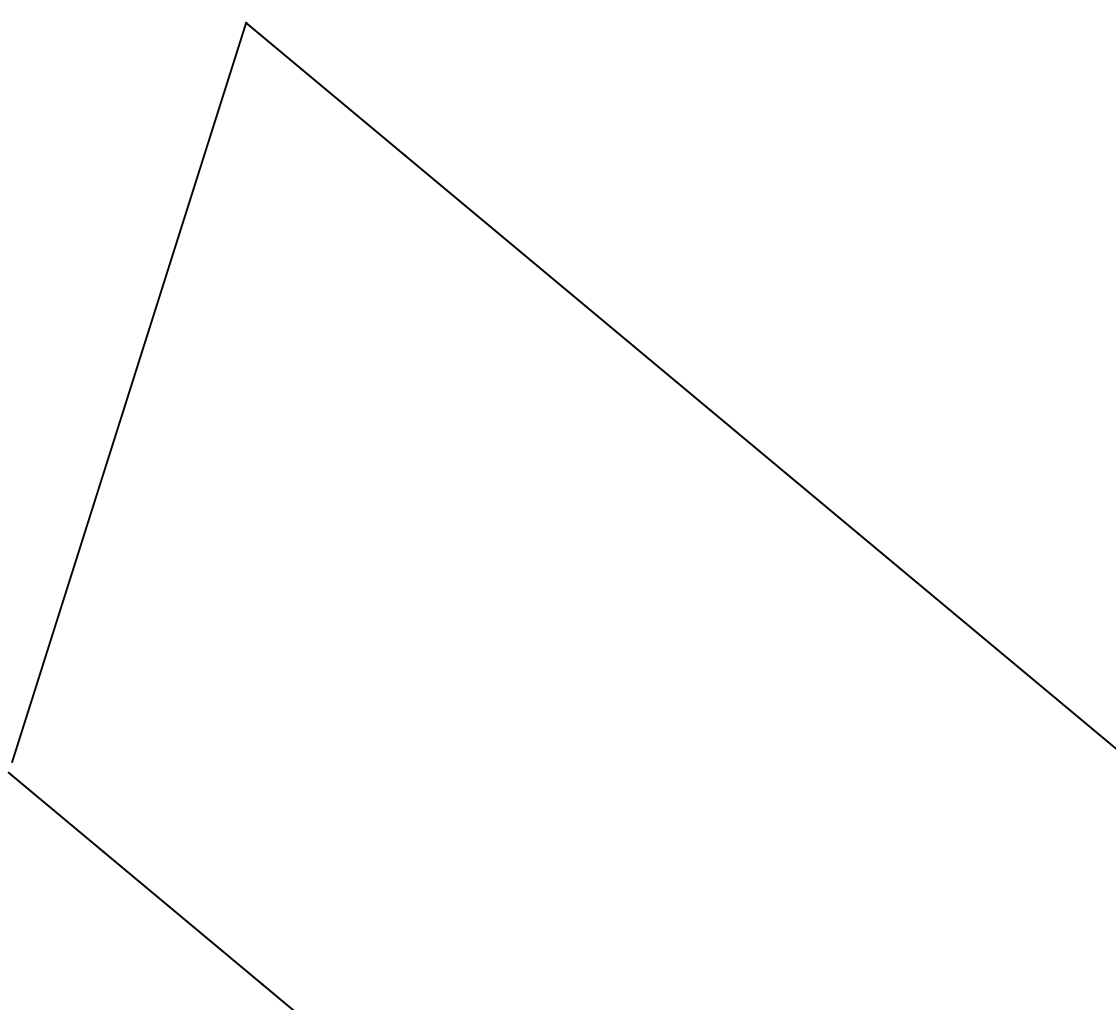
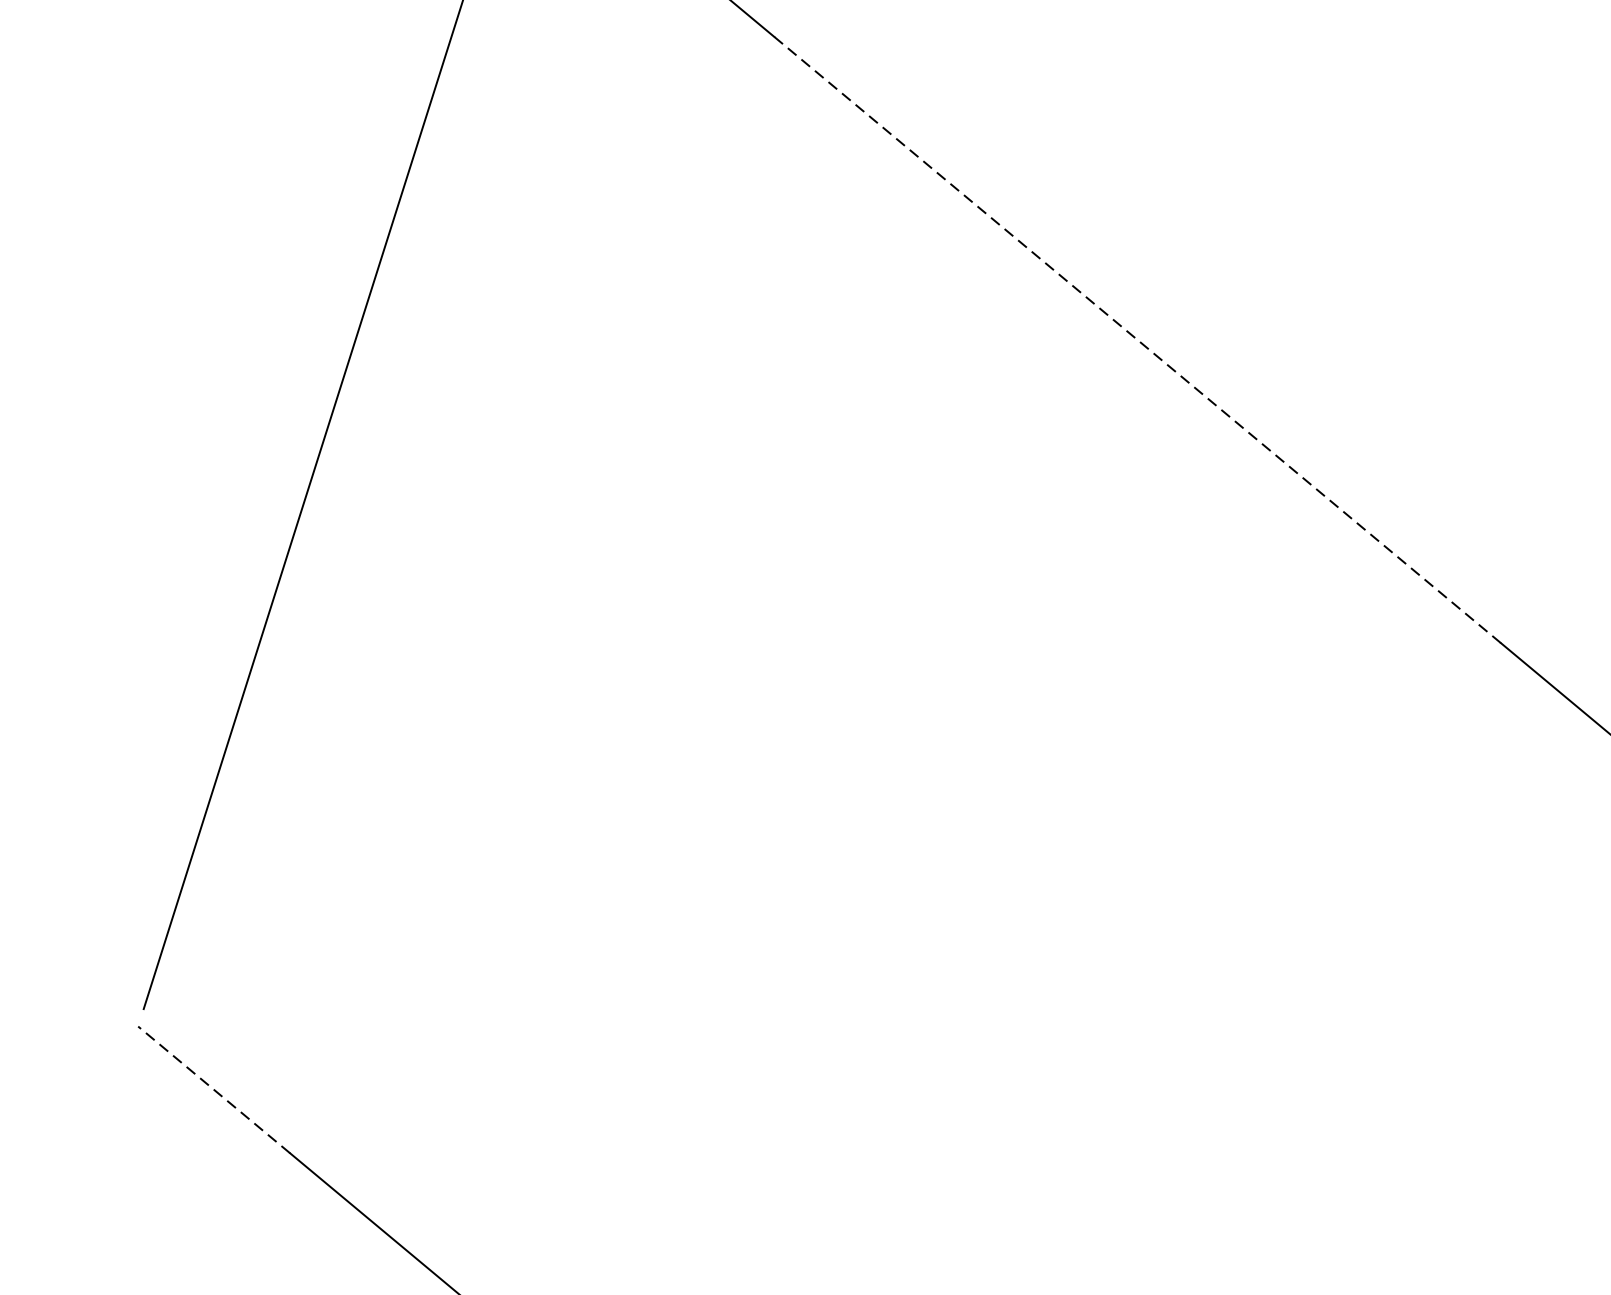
line: (631, 344) -> (1137, 339), solid -> dashed
line: (56, 812) -> (214, 1090), solid -> dashed

